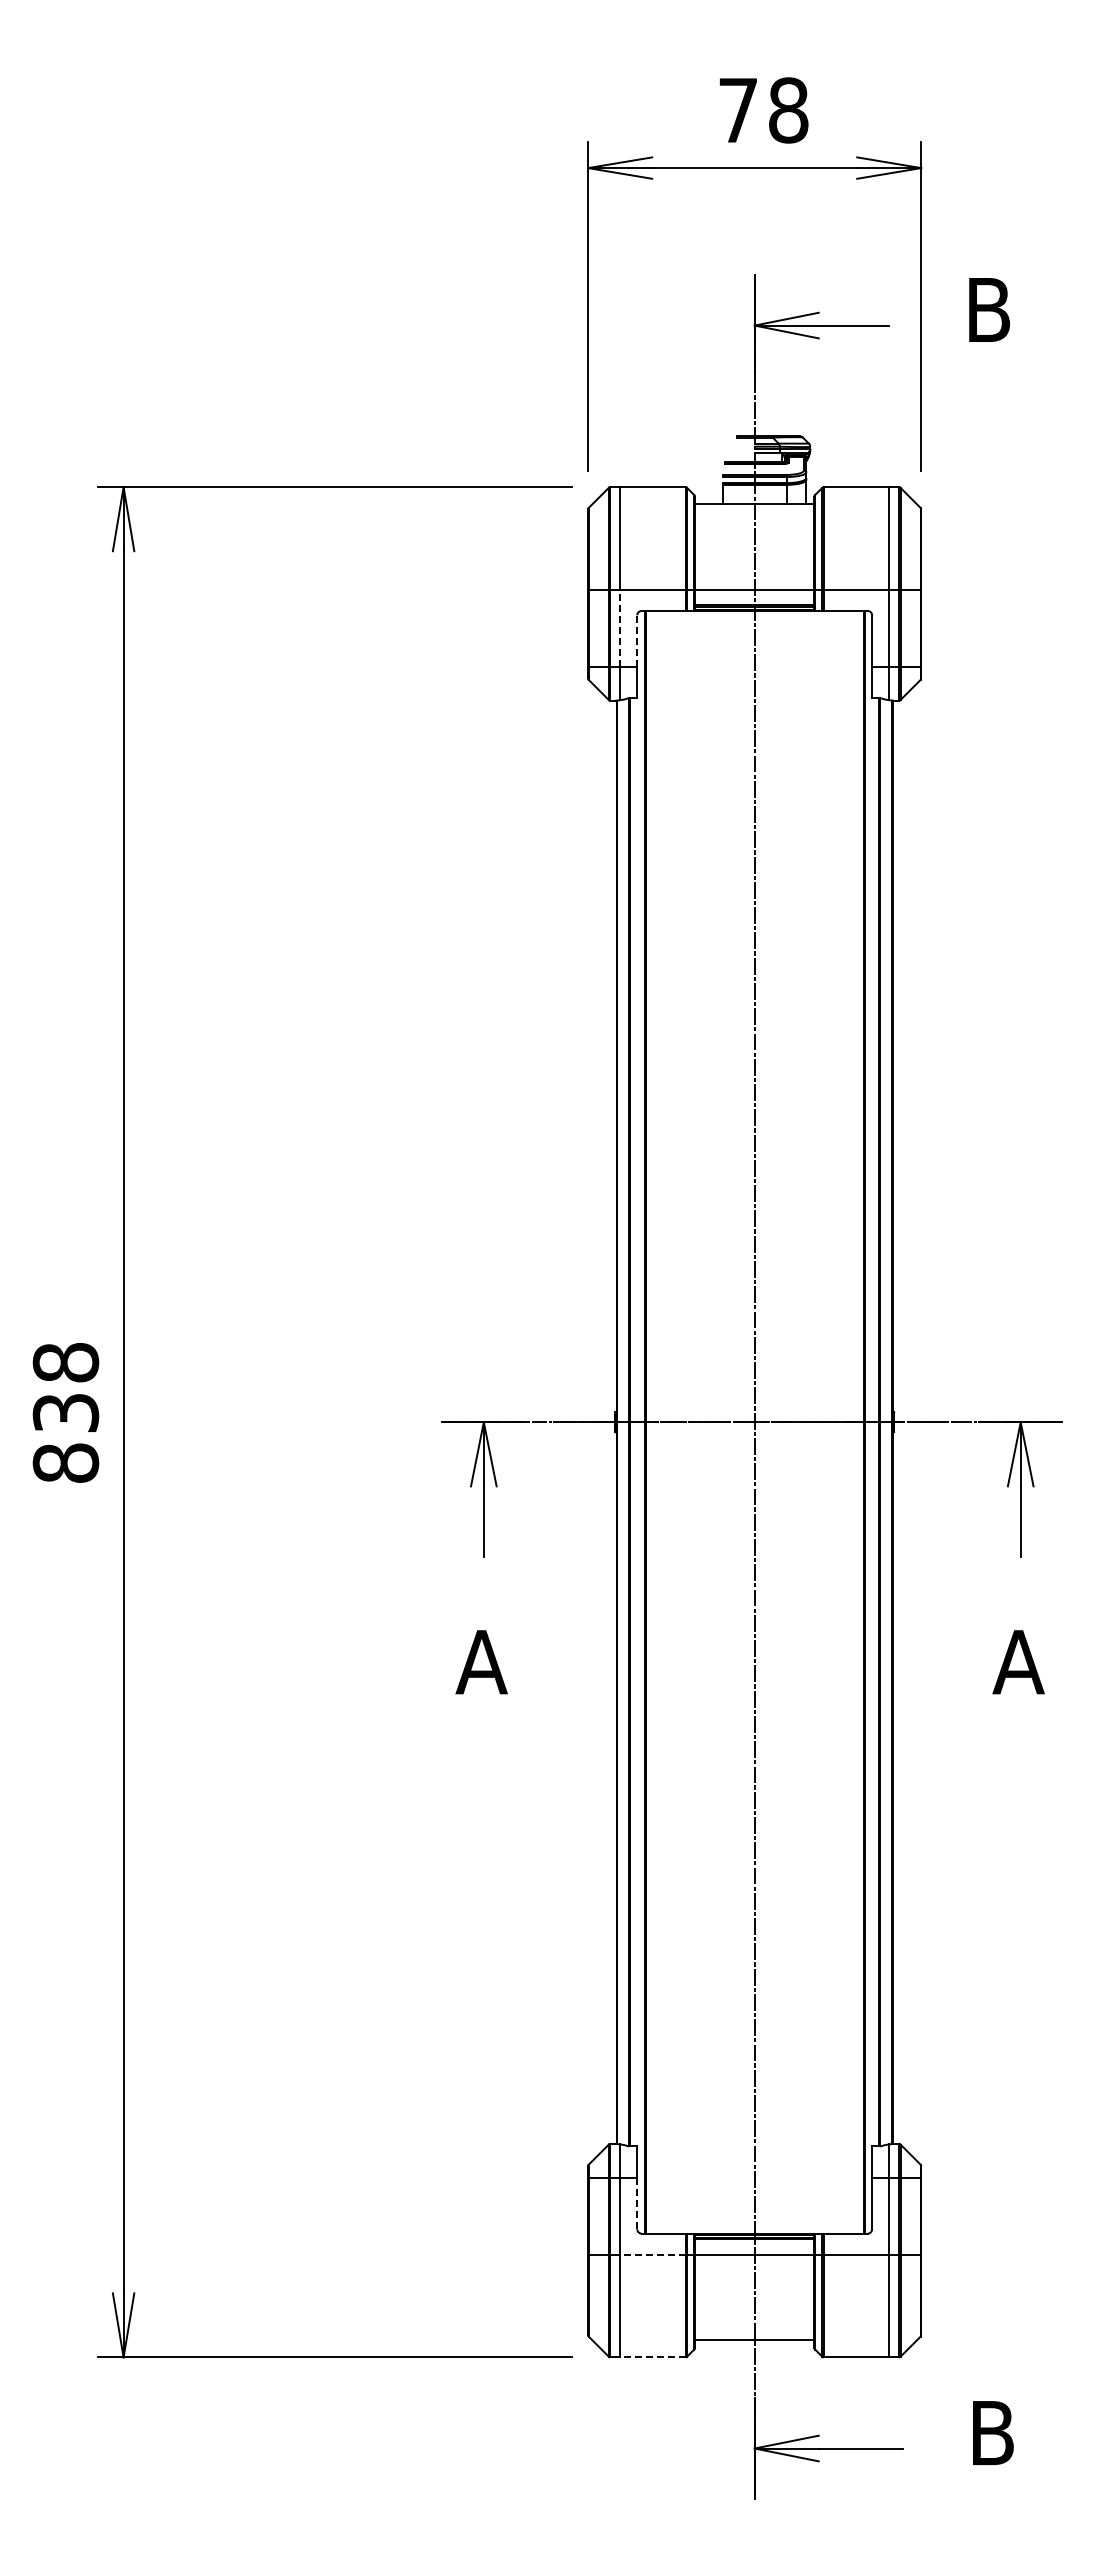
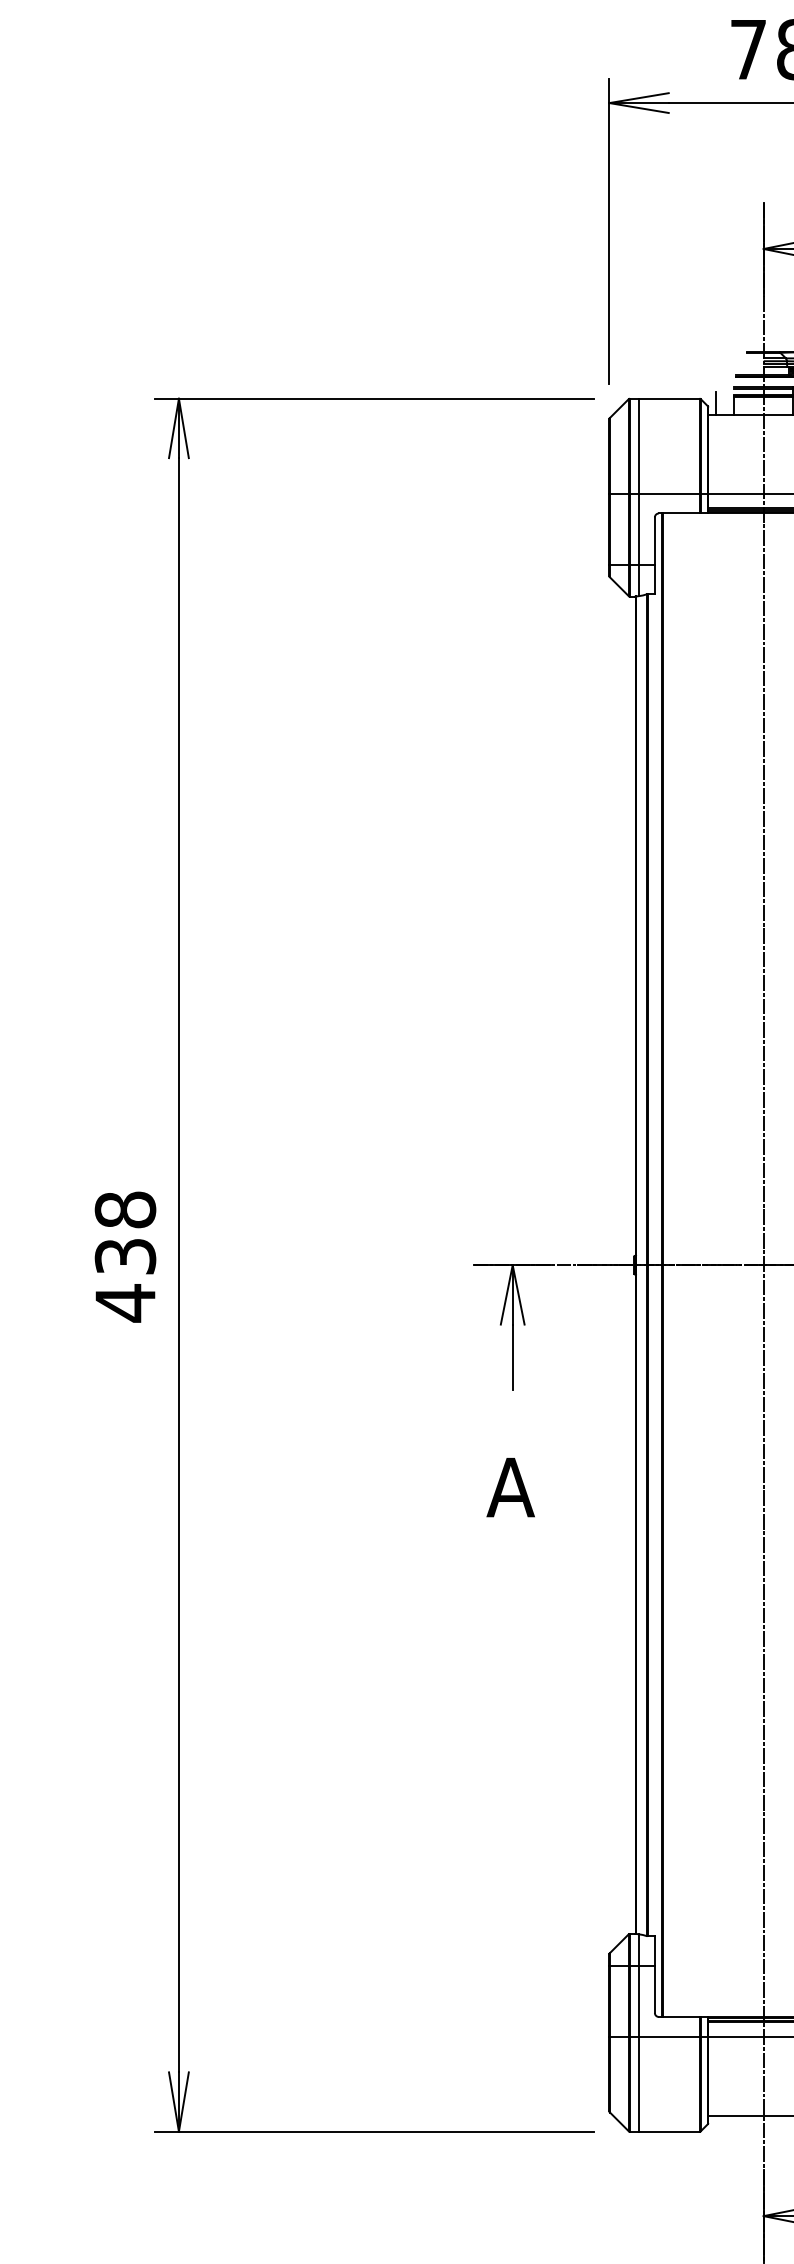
line: (703, 491) -> (716, 402), added
line: (620, 627) -> (639, 528), dashed -> solid
line: (637, 640) -> (655, 540), dashed -> solid
text: (65, 1463) -> (125, 1303), 838 -> 438
line: (637, 2203) -> (655, 1989), dashed -> solid
line: (652, 2254) -> (669, 2036), dashed -> solid
line: (652, 2357) -> (669, 2131), dashed -> solid

